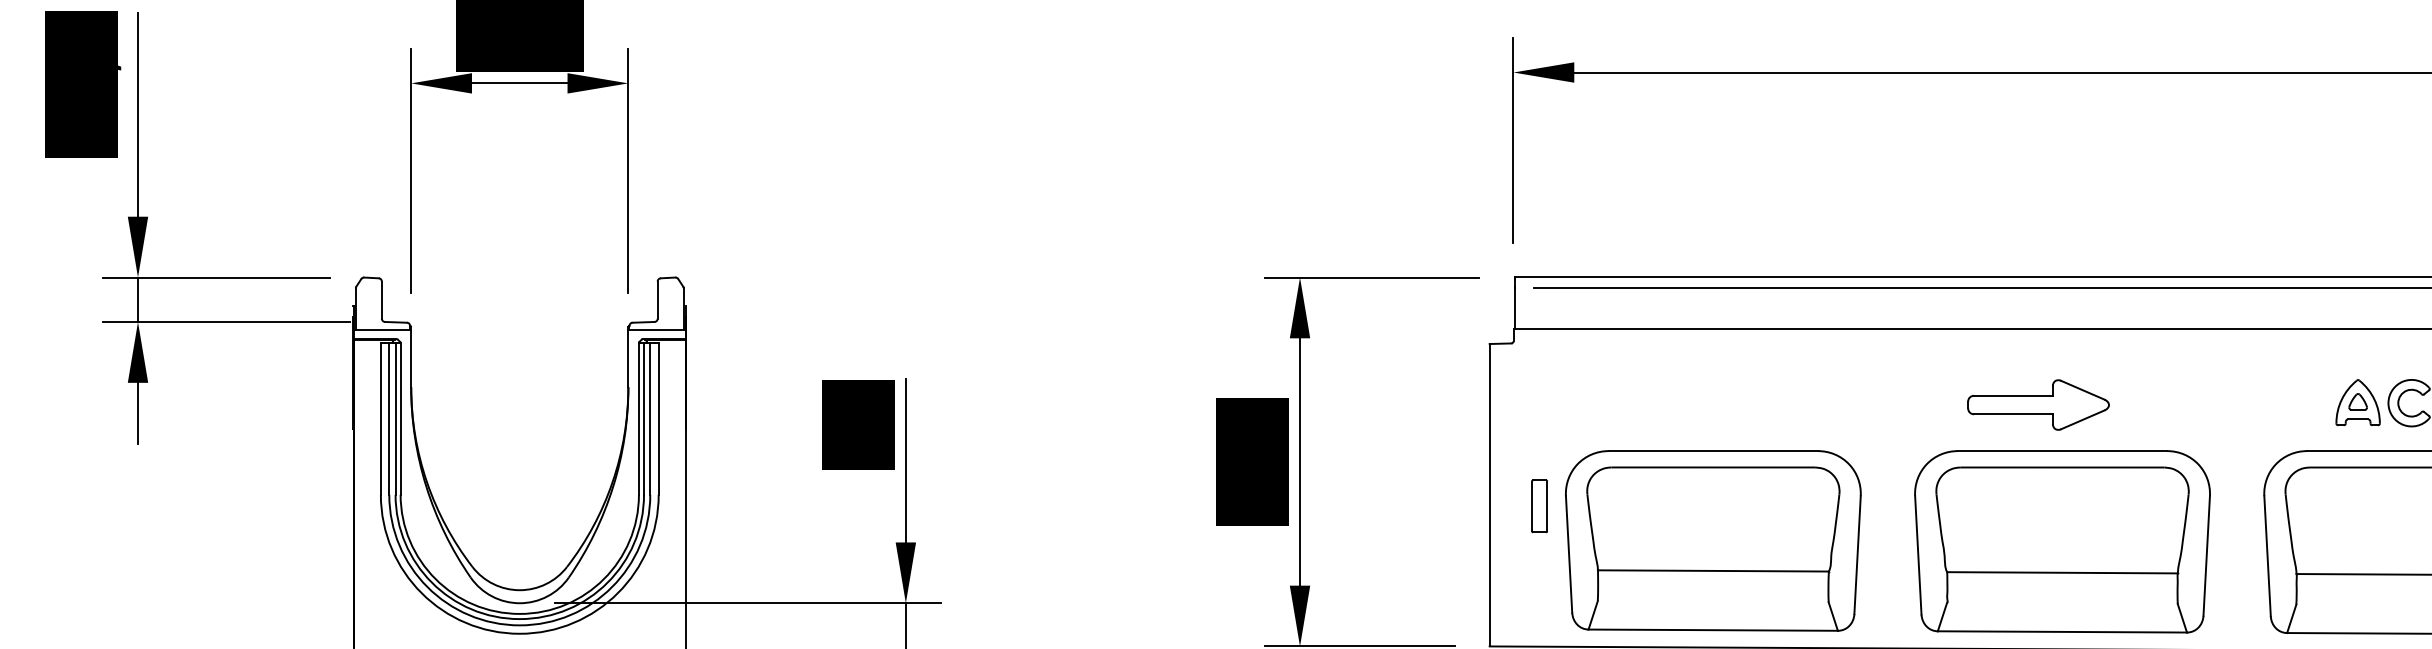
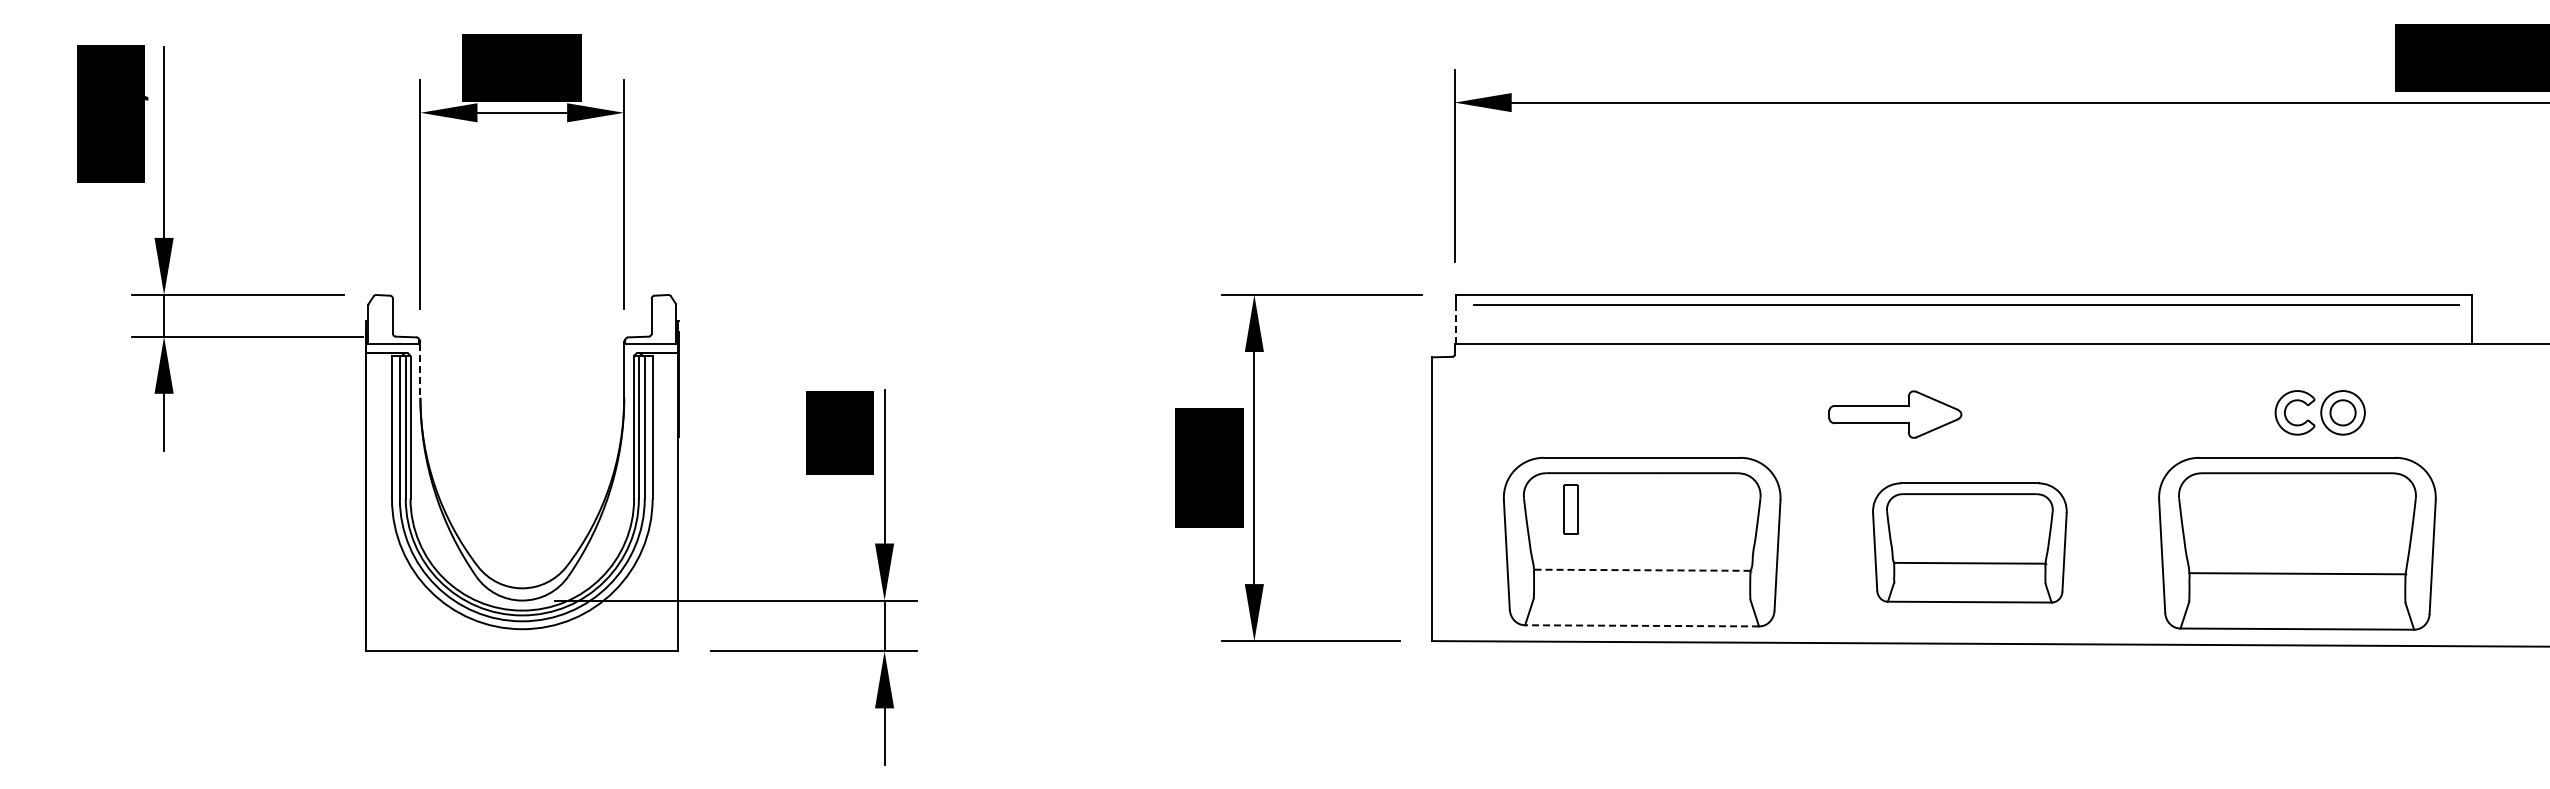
line: (1514, 307) -> (1455, 323), solid -> dashed
line: (411, 358) -> (420, 370), solid -> dashed
part: (2357, 402) -> (2246, 412), removed
part: (2038, 404) -> (1895, 414), moved
part: (1539, 506) -> (1571, 509), moved
part: (2062, 541) -> (1969, 542), size x0.7
line: (1712, 571) -> (1641, 570), solid -> dashed
line: (1713, 629) -> (1642, 625), solid -> dashed

